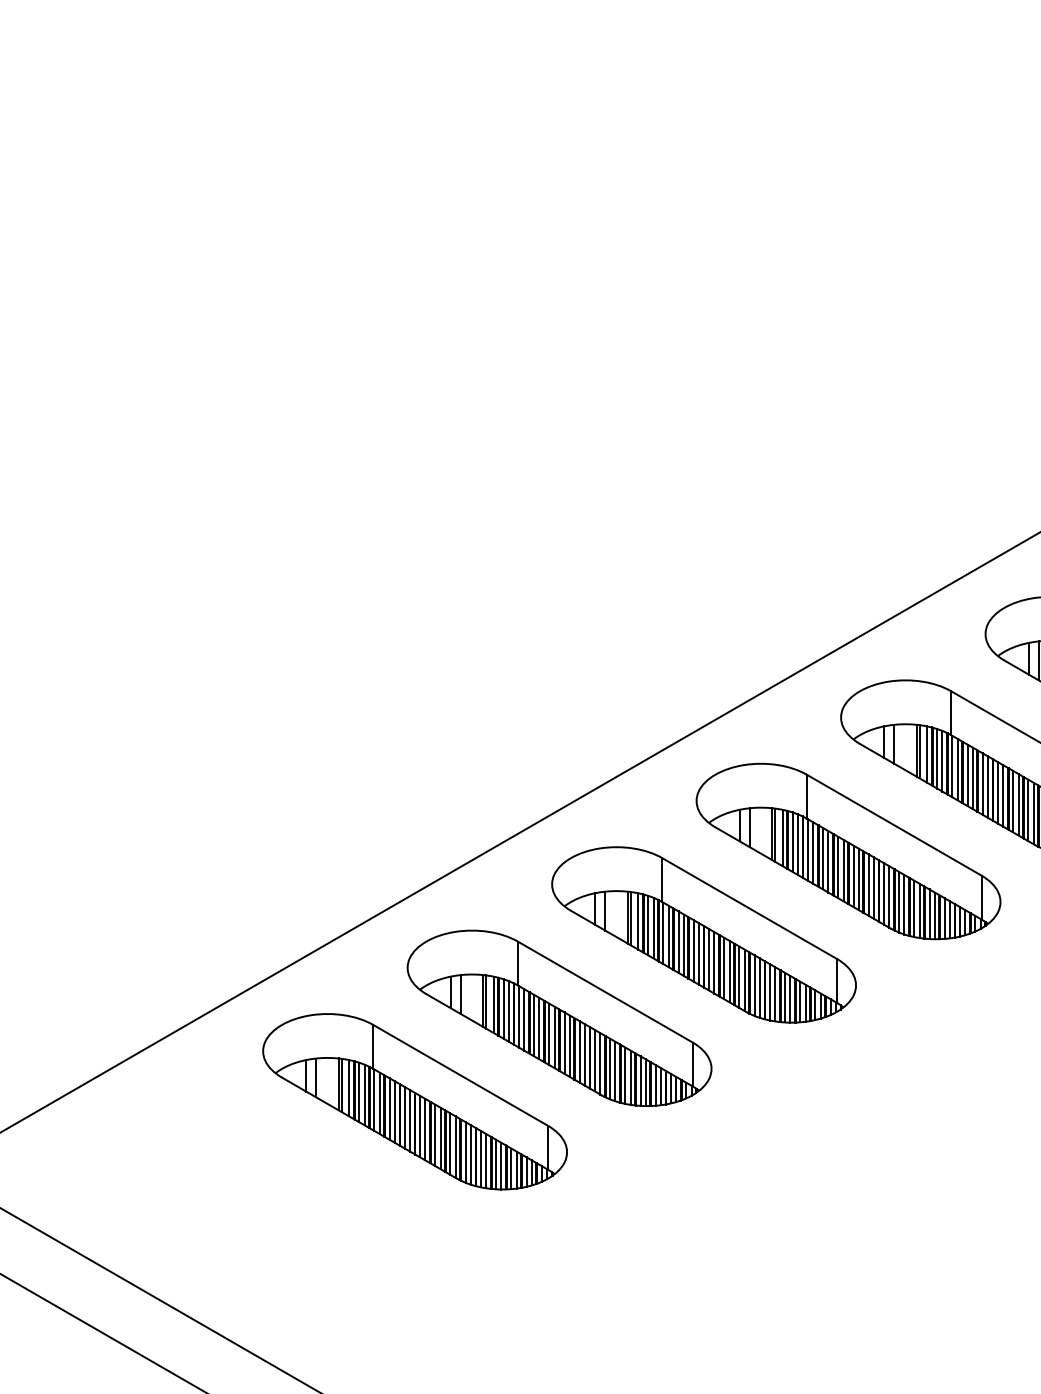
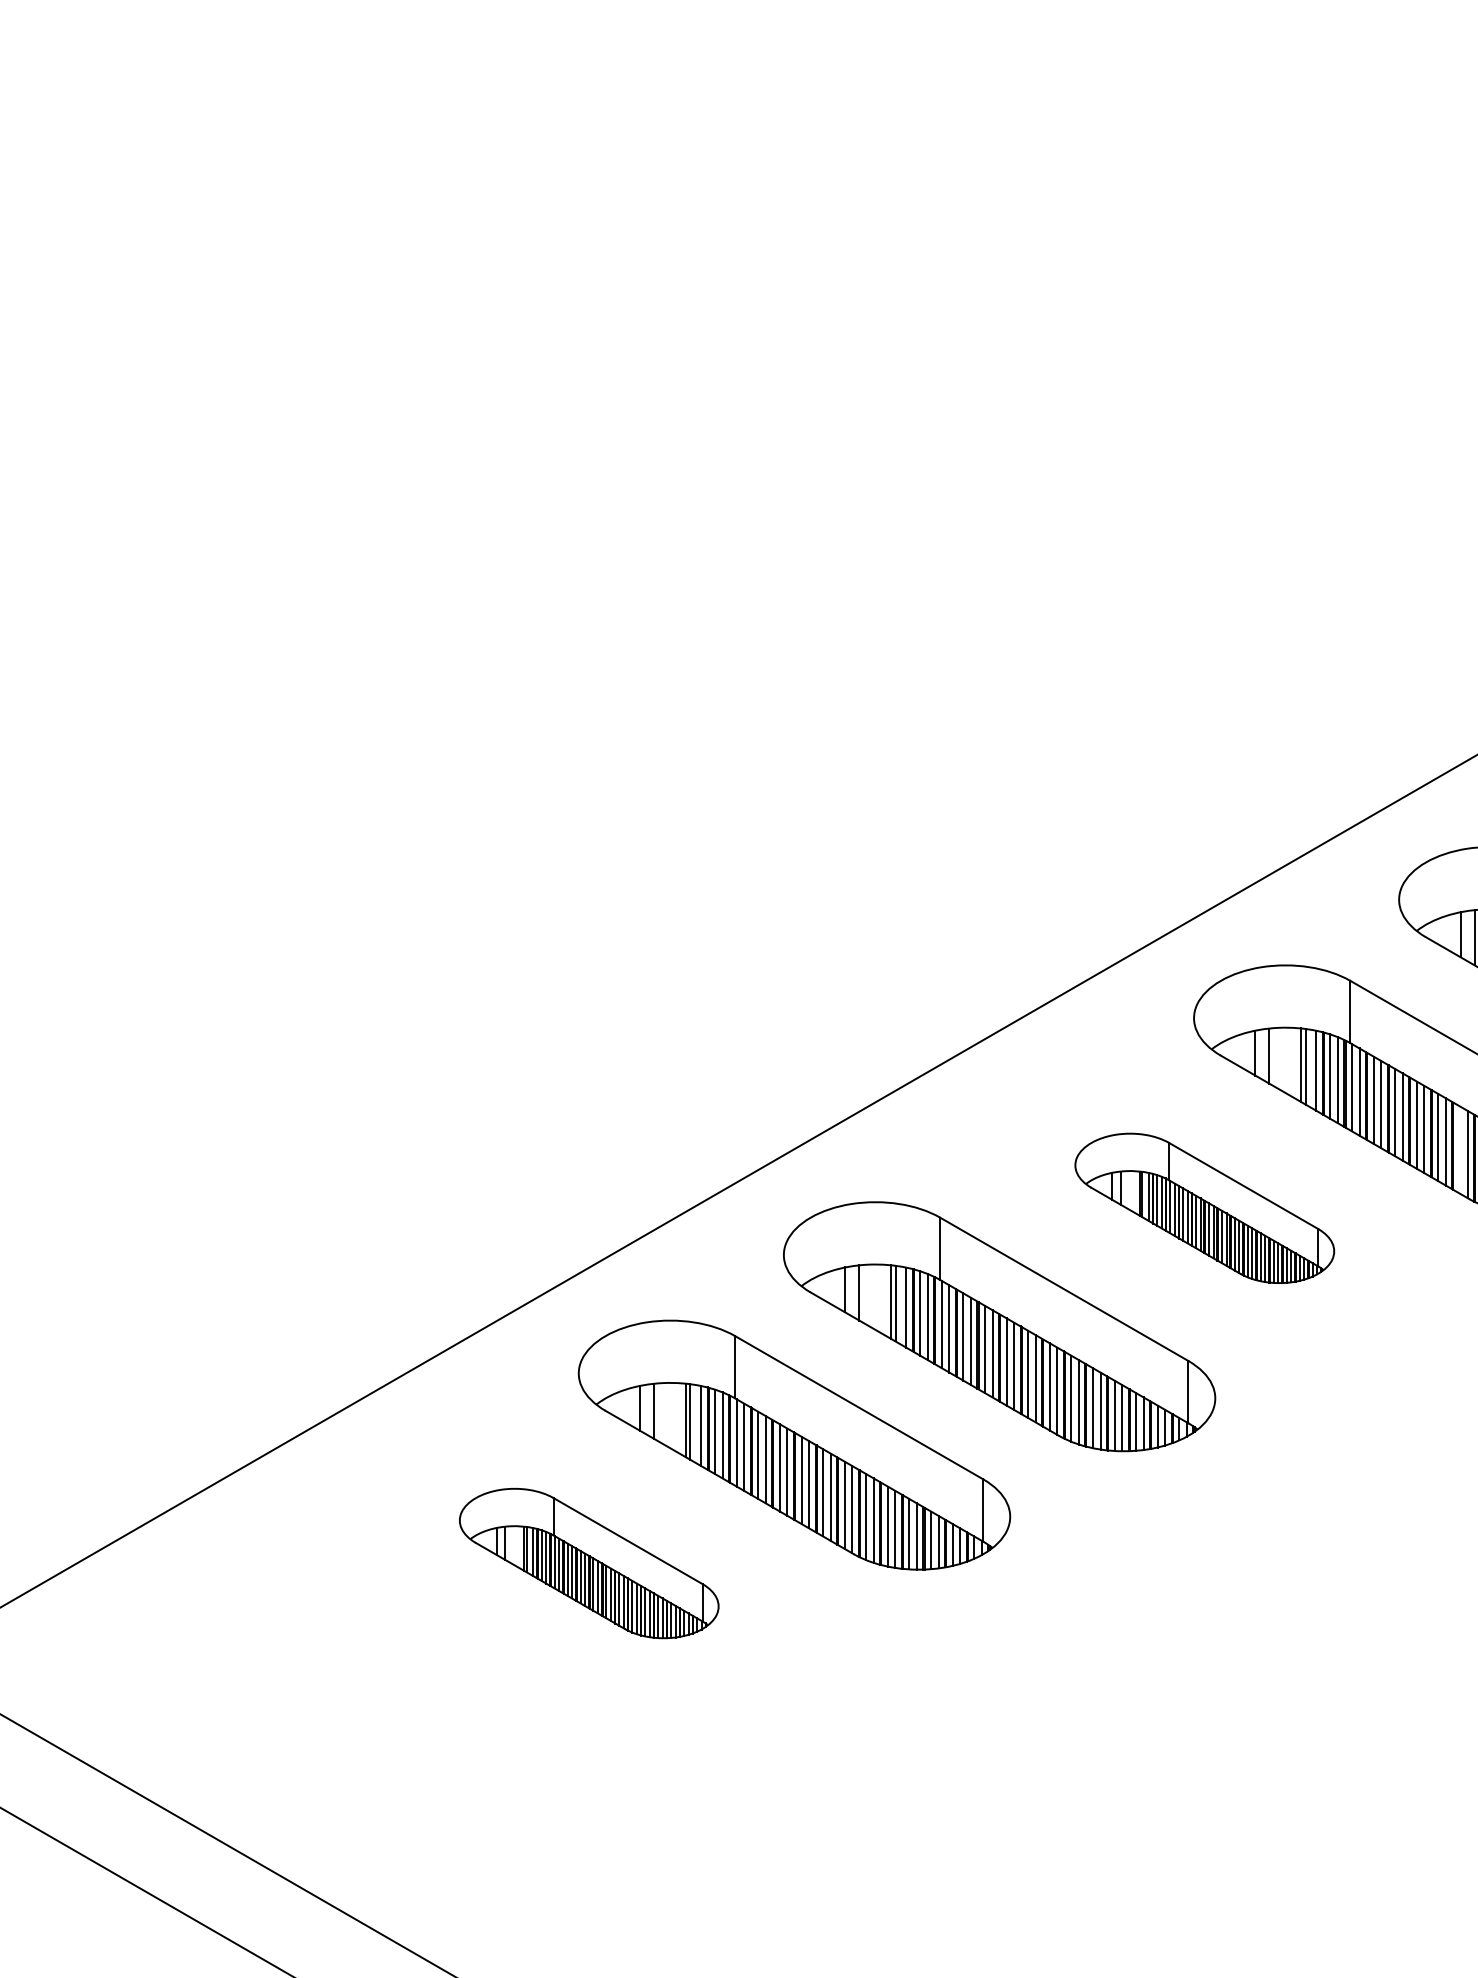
line: (1028, 810) -> (1459, 1149), removed
part: (848, 851) -> (1204, 1208), size x0.6
part: (414, 1101) -> (588, 1563), size x0.6

